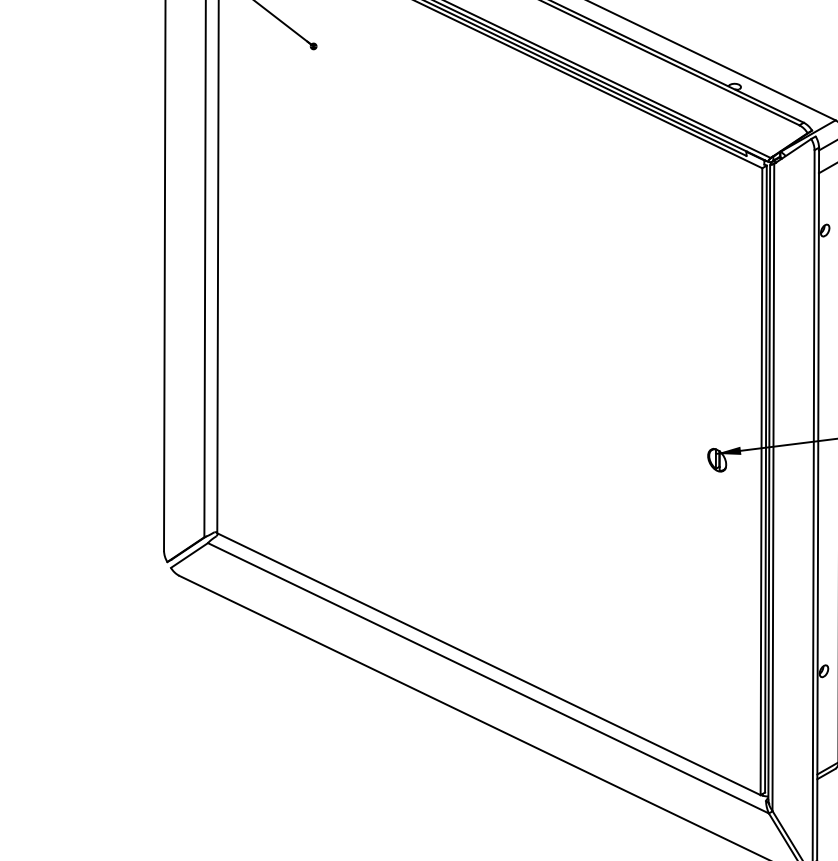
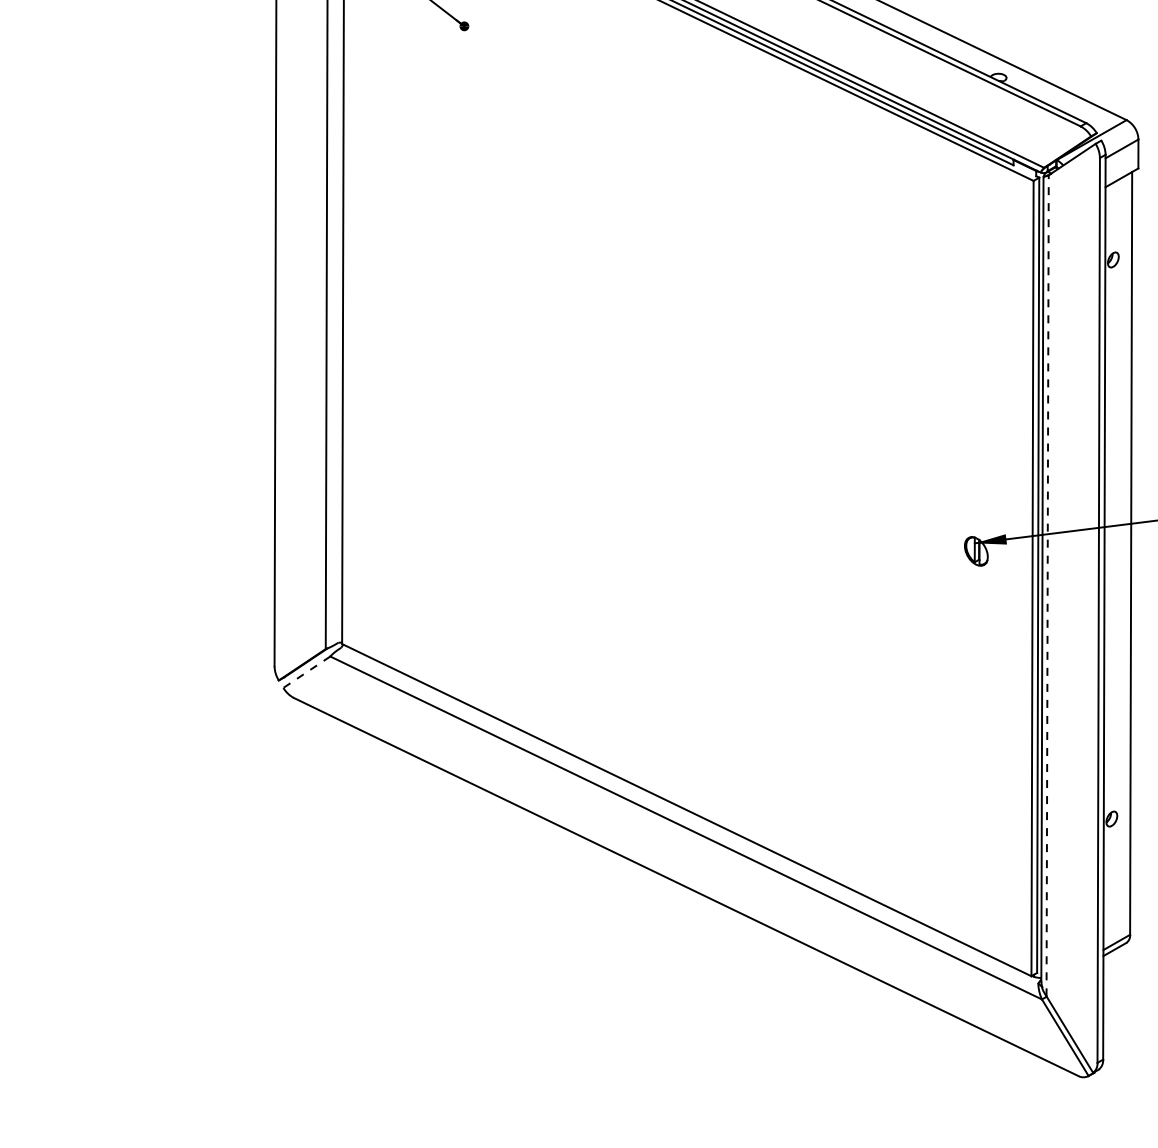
line: (773, 487) -> (1047, 585), solid -> dashed
line: (189, 555) -> (306, 672), solid -> dashed

